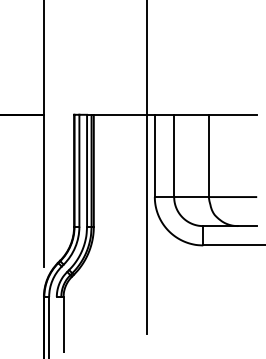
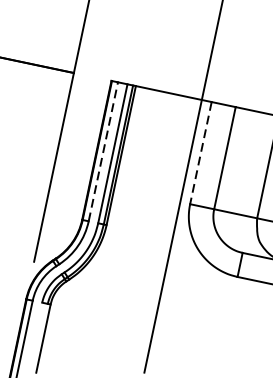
line: (154, 156) -> (200, 153), solid -> dashed
line: (79, 170) -> (103, 151), solid -> dashed

